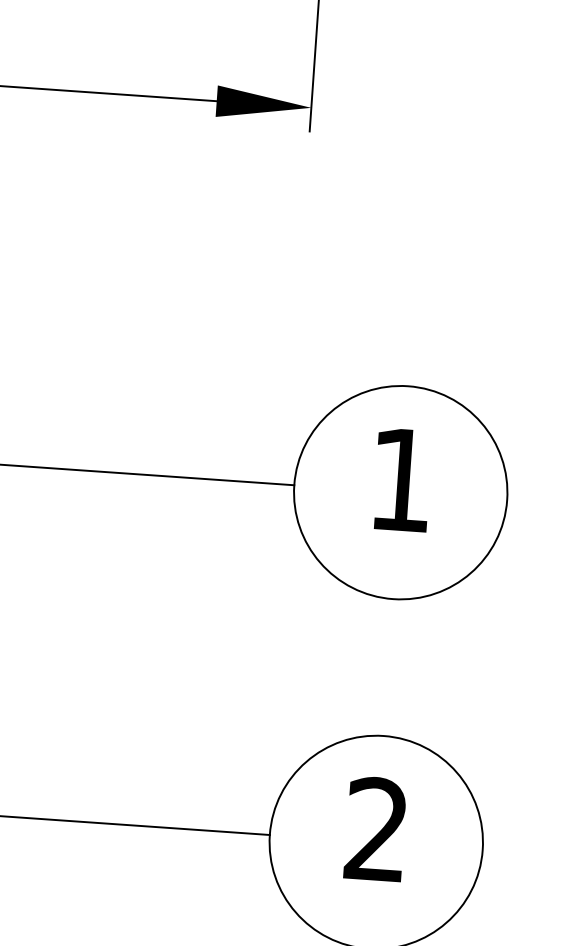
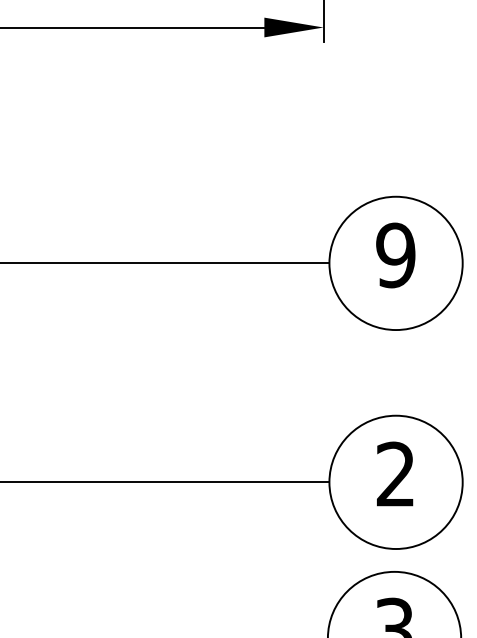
text: (400, 480) -> (395, 255), 1 -> 9

